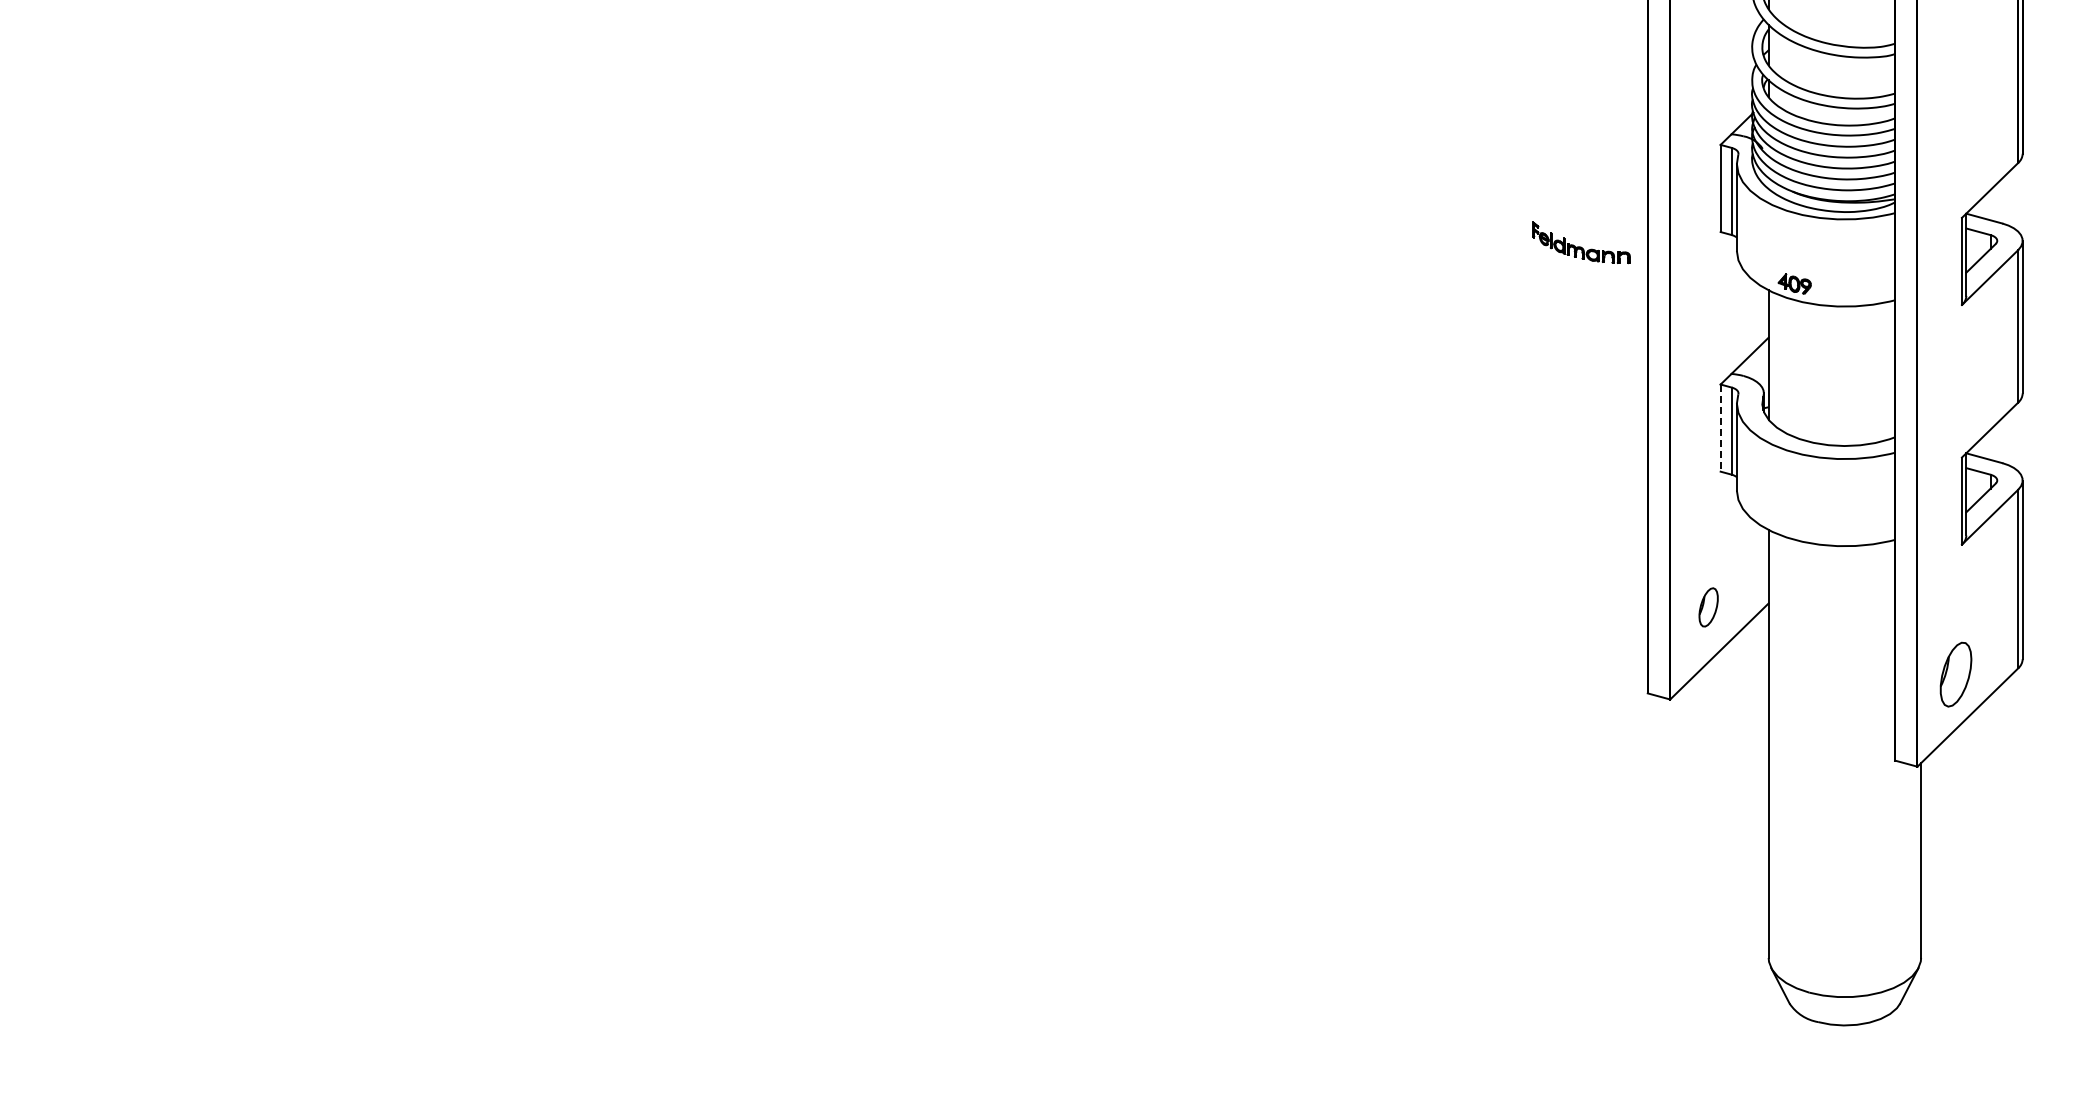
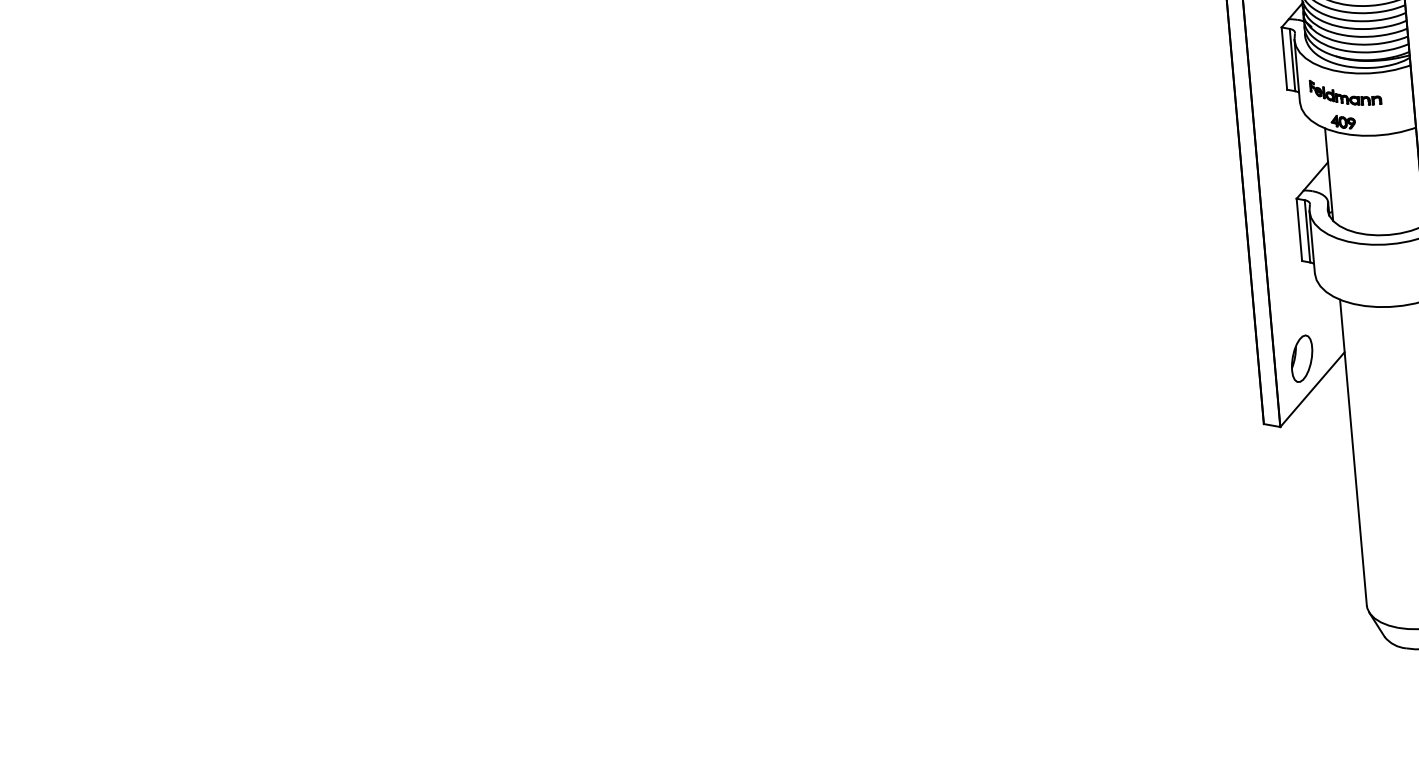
part: (1581, 242) -> (1345, 92), moved
line: (1720, 428) -> (1299, 230), dashed -> solid
part: (1708, 607) -> (1301, 358), size x1.67

